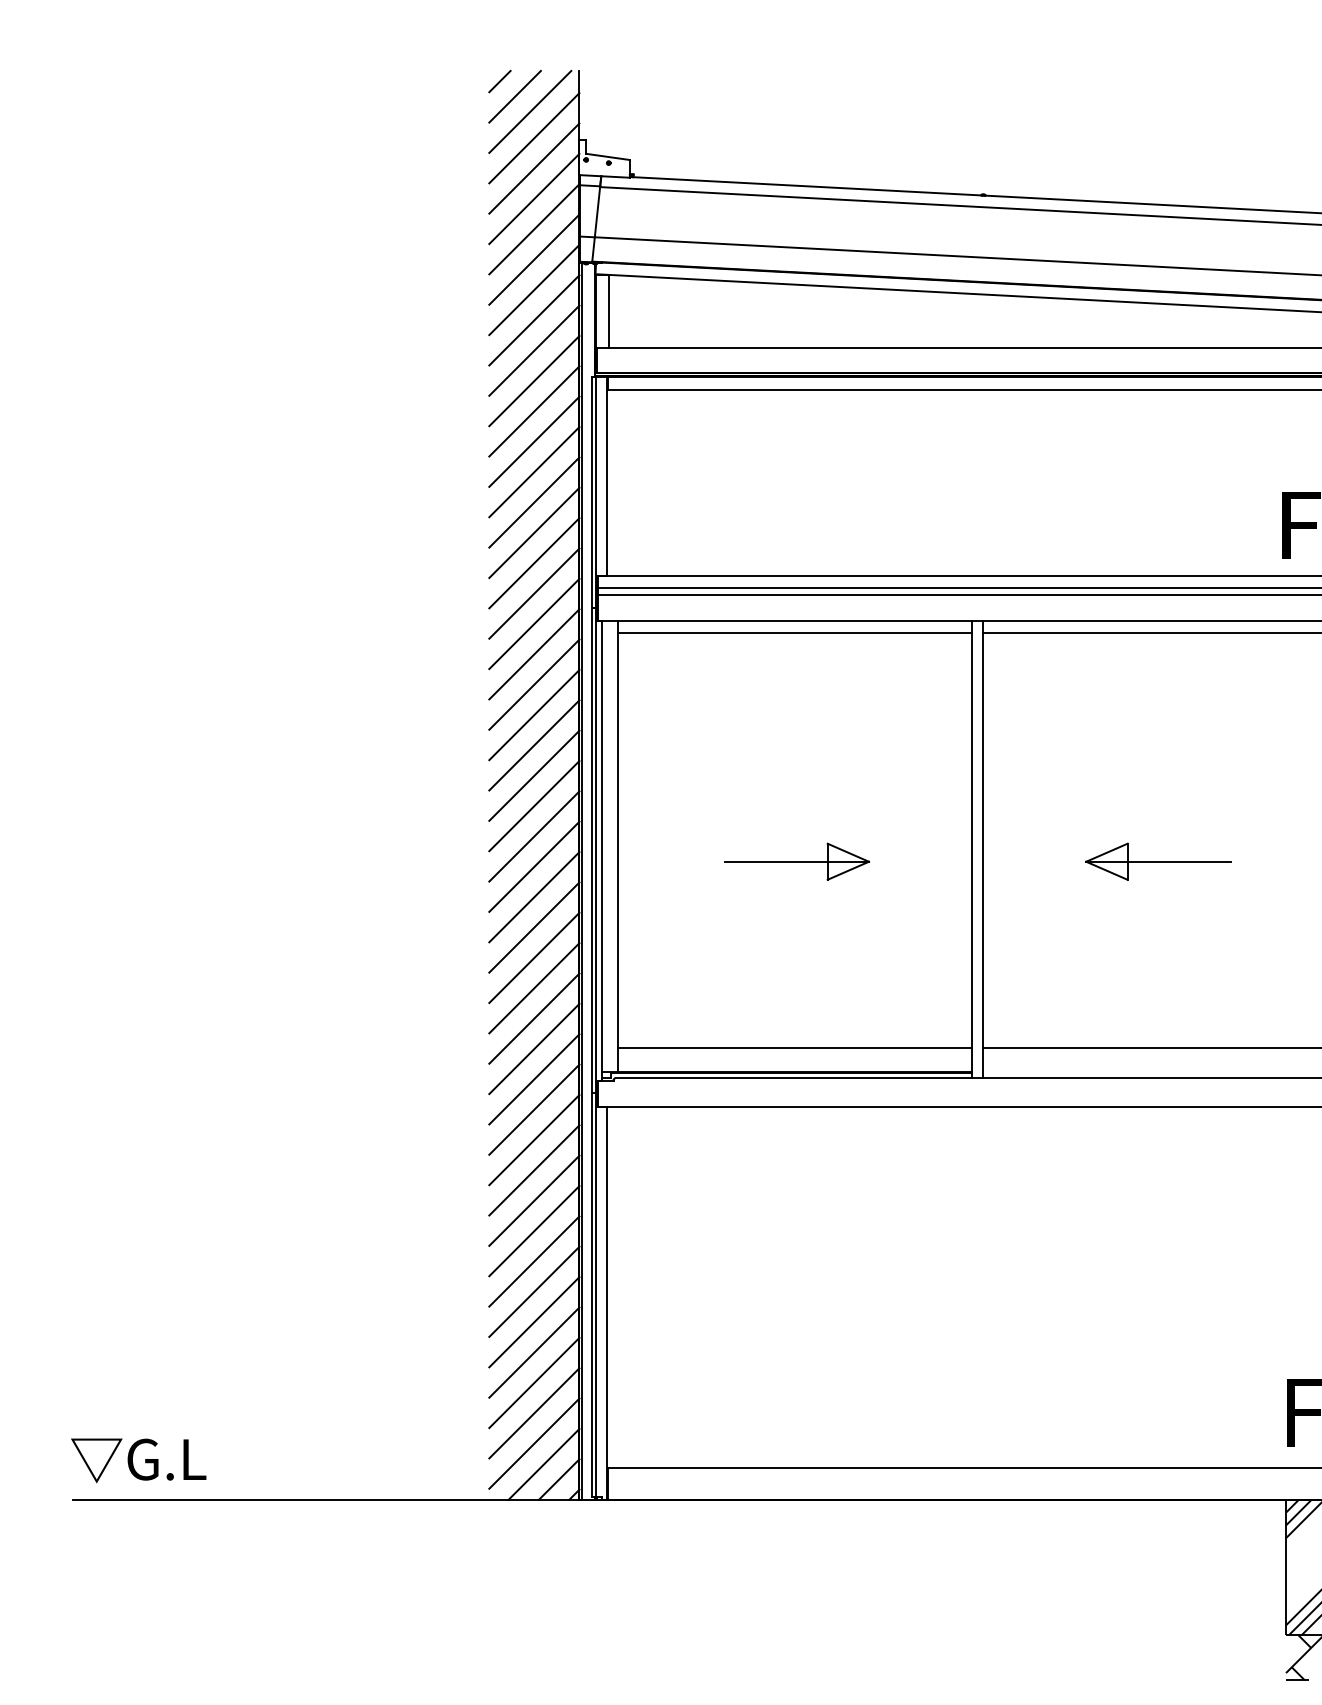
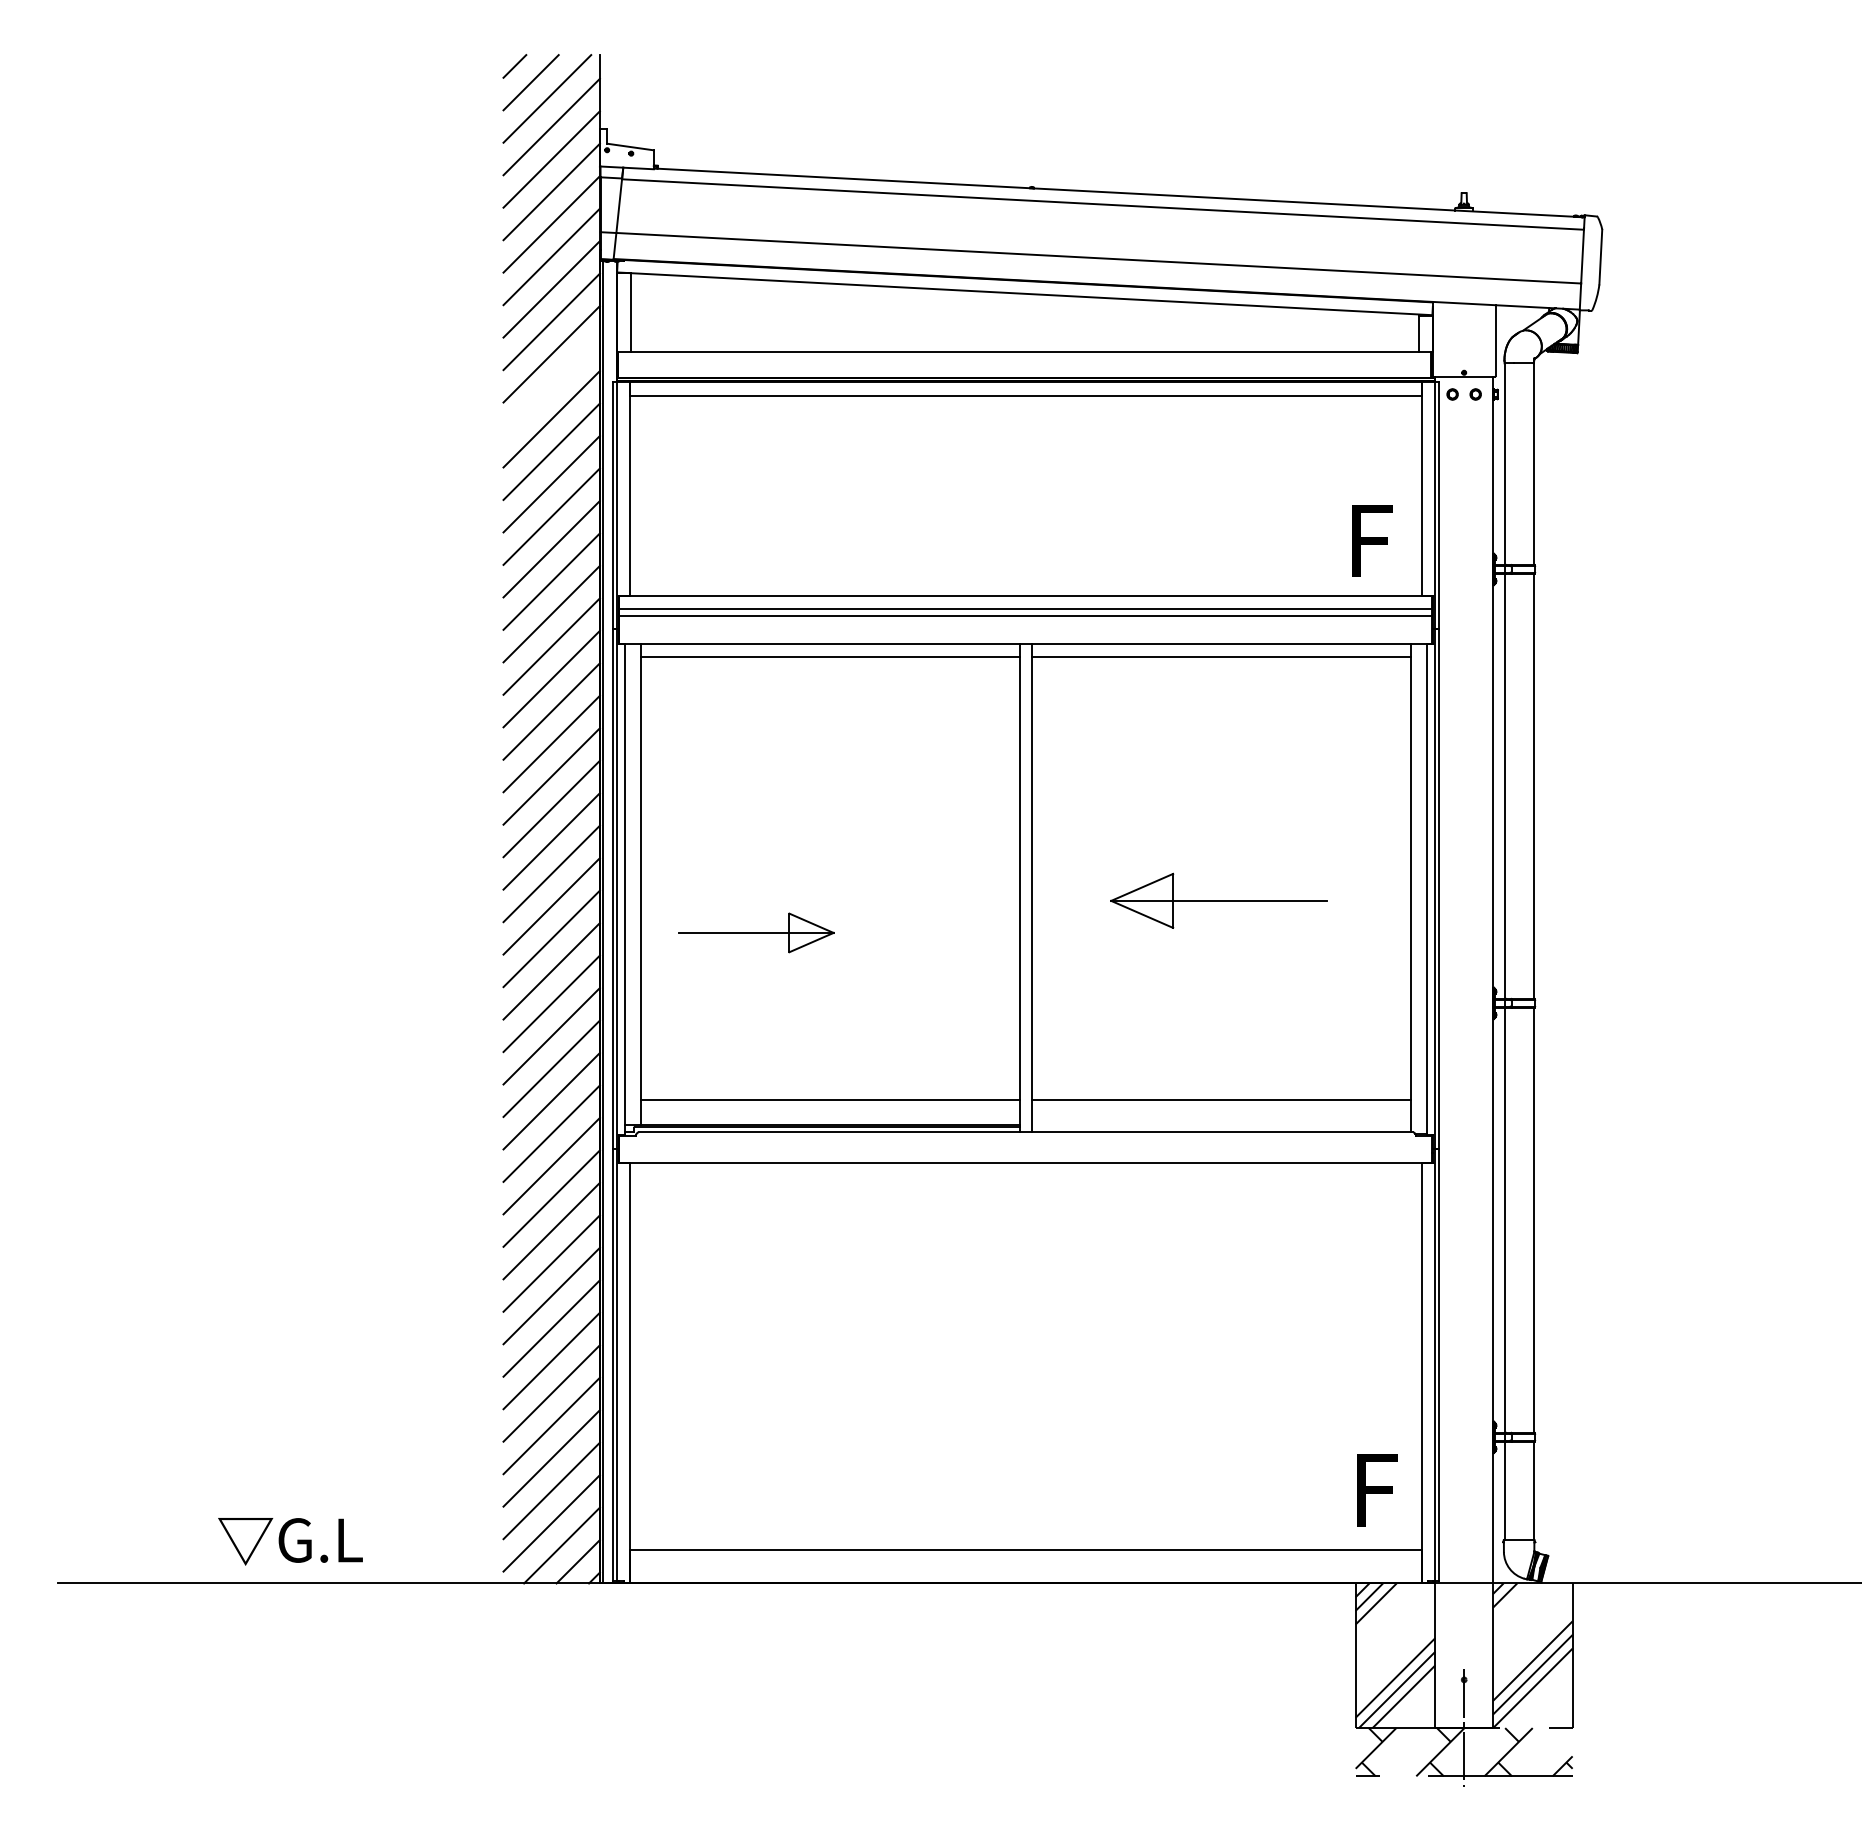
line: (534, 380) -> (551, 386), removed
part: (796, 861) -> (756, 932), moved
part: (1157, 861) -> (1218, 900), size x1.4
text: (138, 1460) -> (290, 1541), moved

